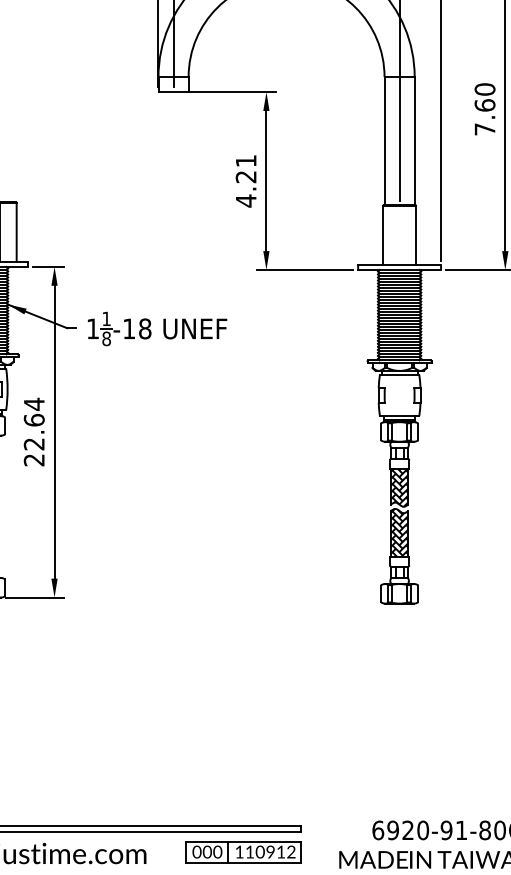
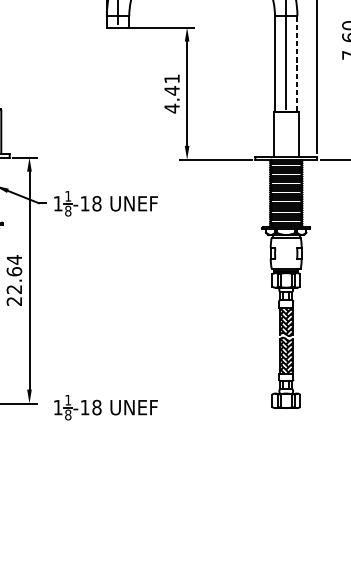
line: (414, 141) -> (297, 64), solid -> dashed
text: (245, 176) -> (171, 90), 4.21 -> 4.41
part: (157, 602) -> (106, 407), added

